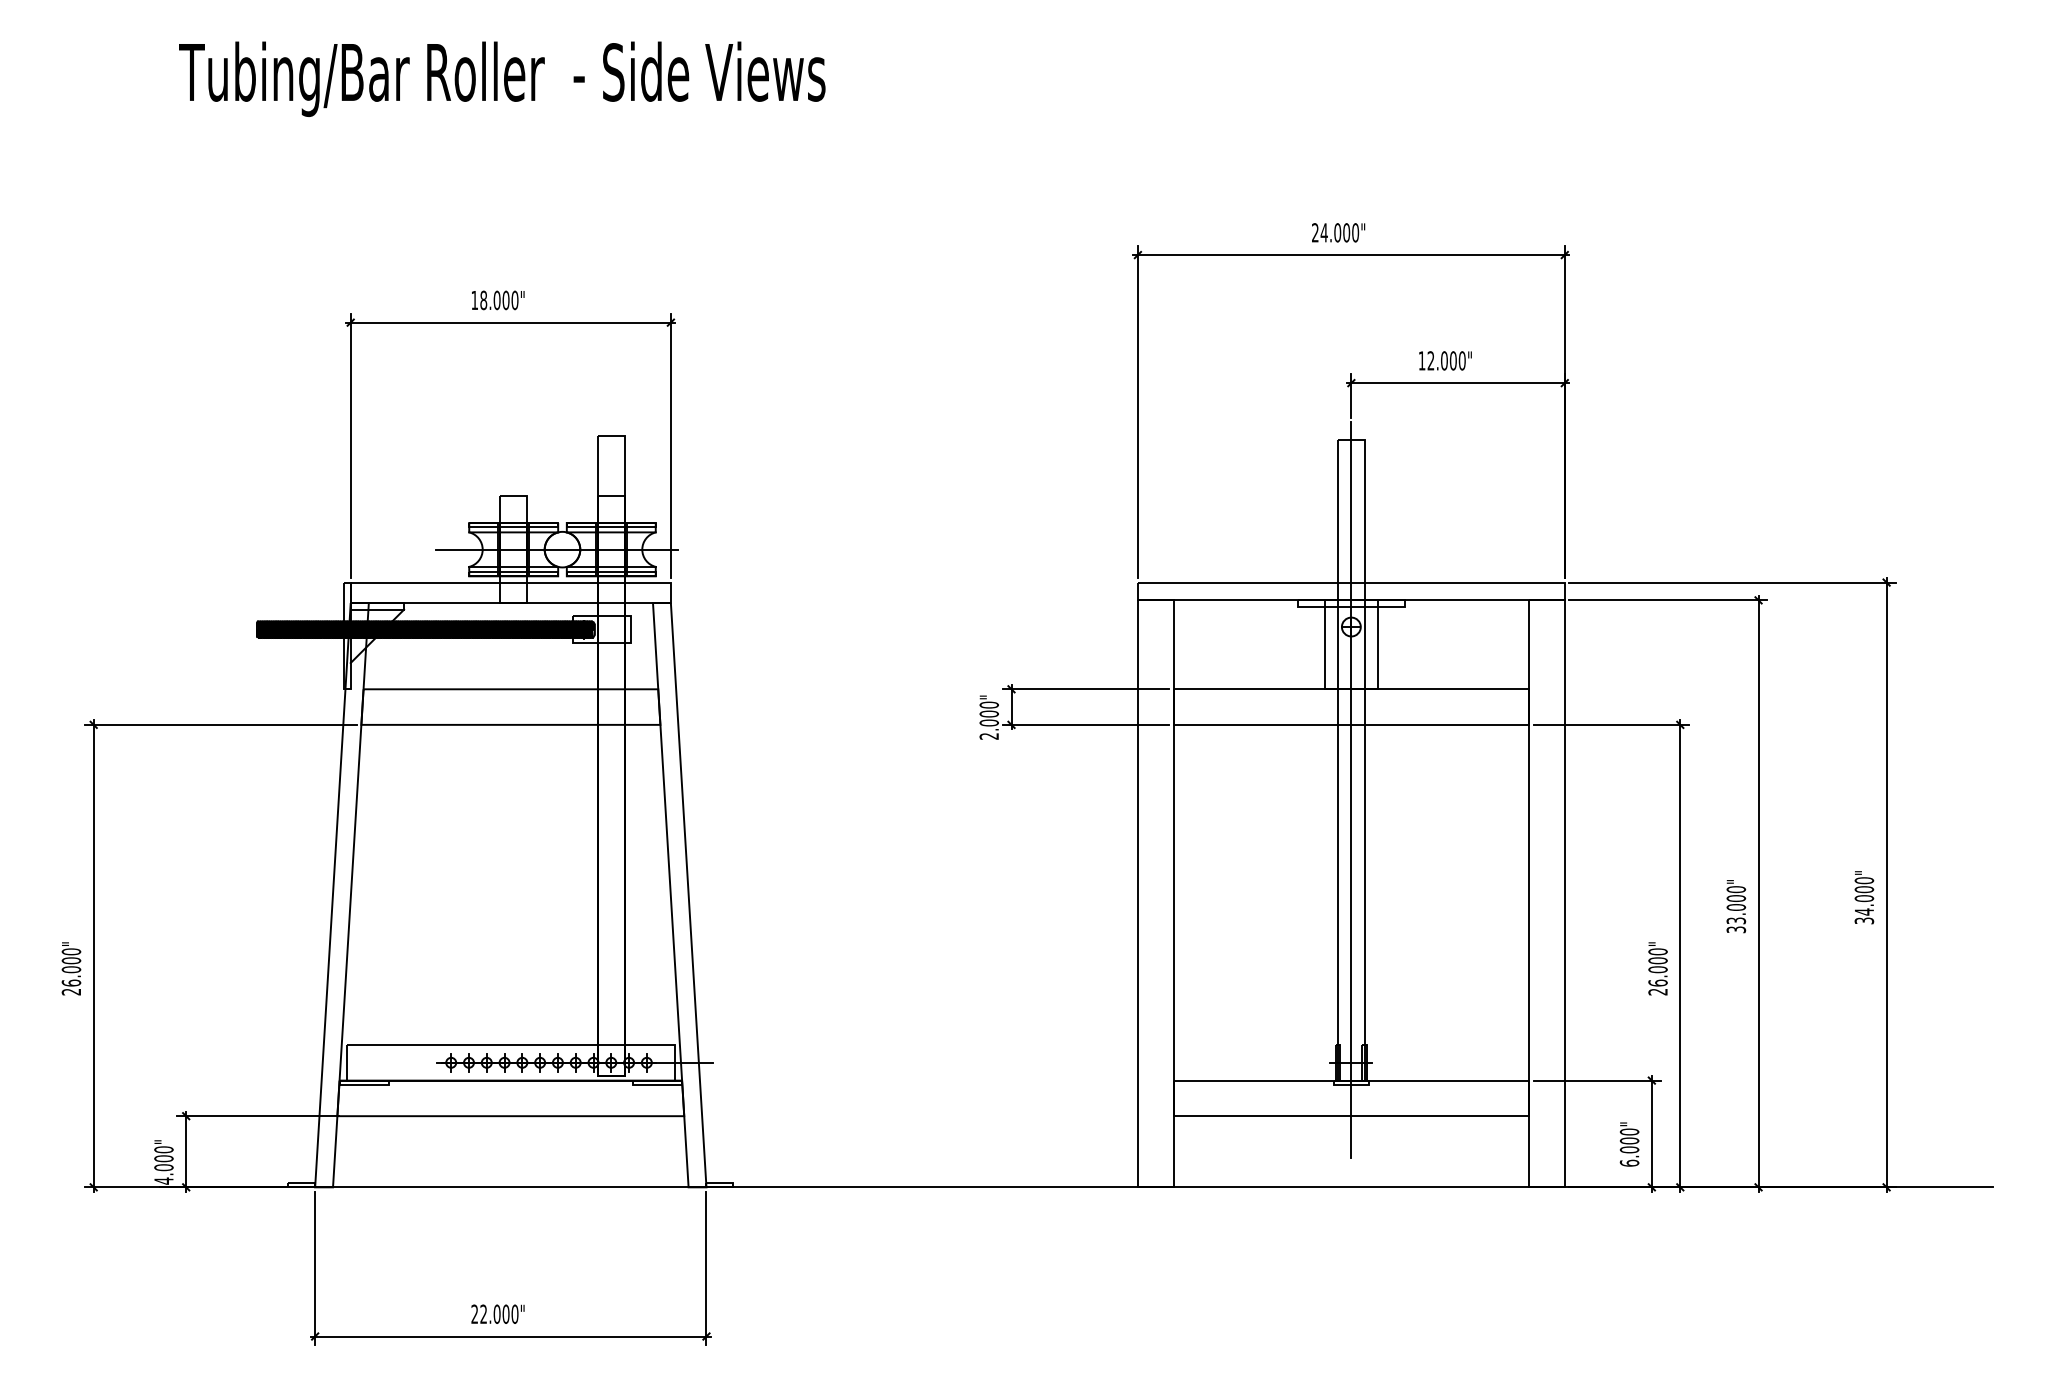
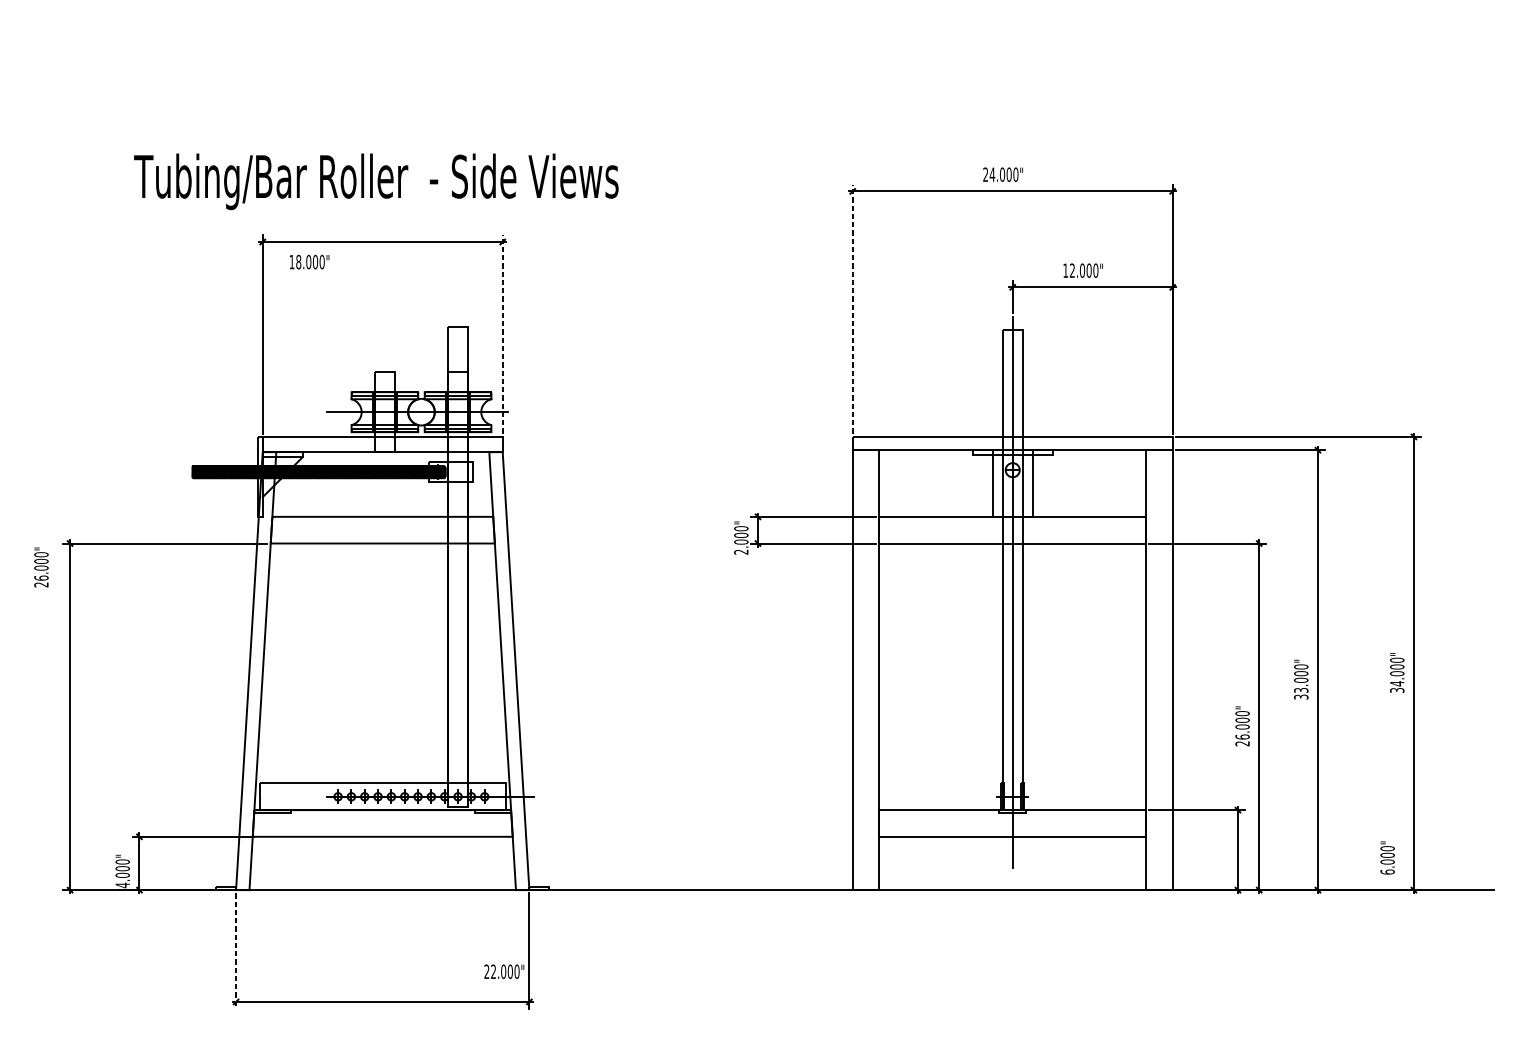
text: (502, 78) -> (376, 181), moved
text: (498, 300) -> (309, 262), moved
line: (1137, 412) -> (852, 309), solid -> dashed
line: (670, 445) -> (502, 334), solid -> dashed
text: (71, 968) -> (41, 567), moved
text: (1629, 1144) -> (1387, 858), moved
line: (315, 1268) -> (236, 950), solid -> dashed
text: (497, 1313) -> (503, 971), moved

